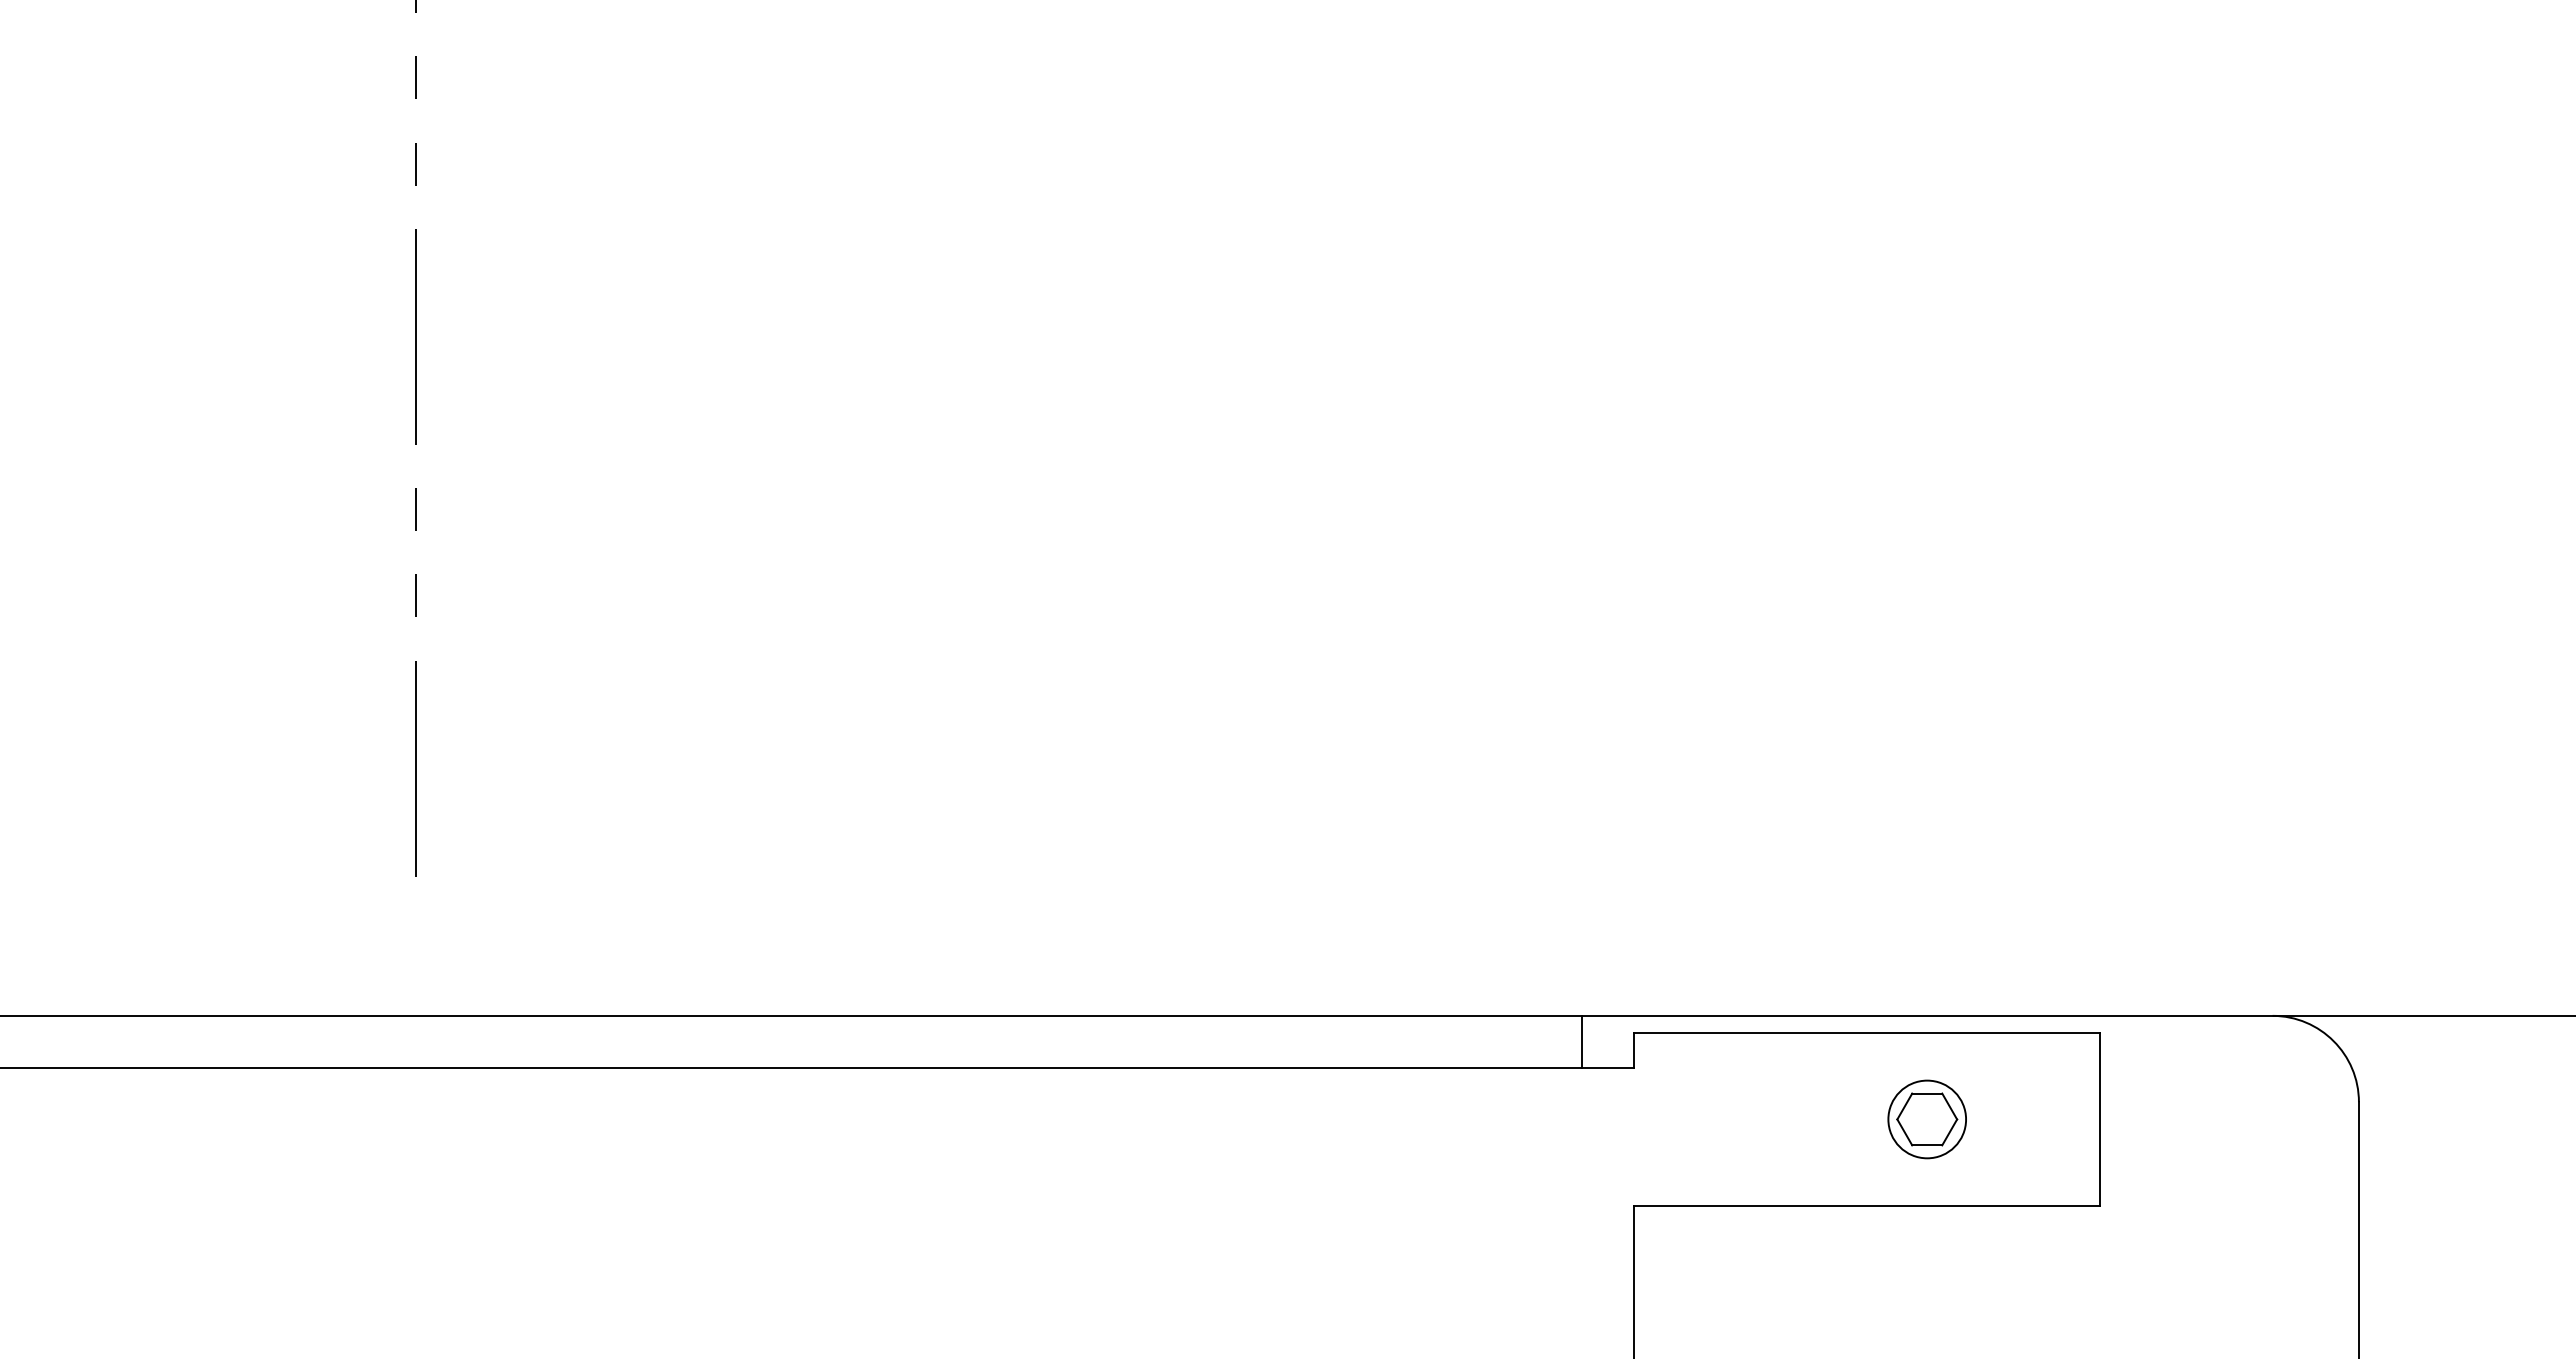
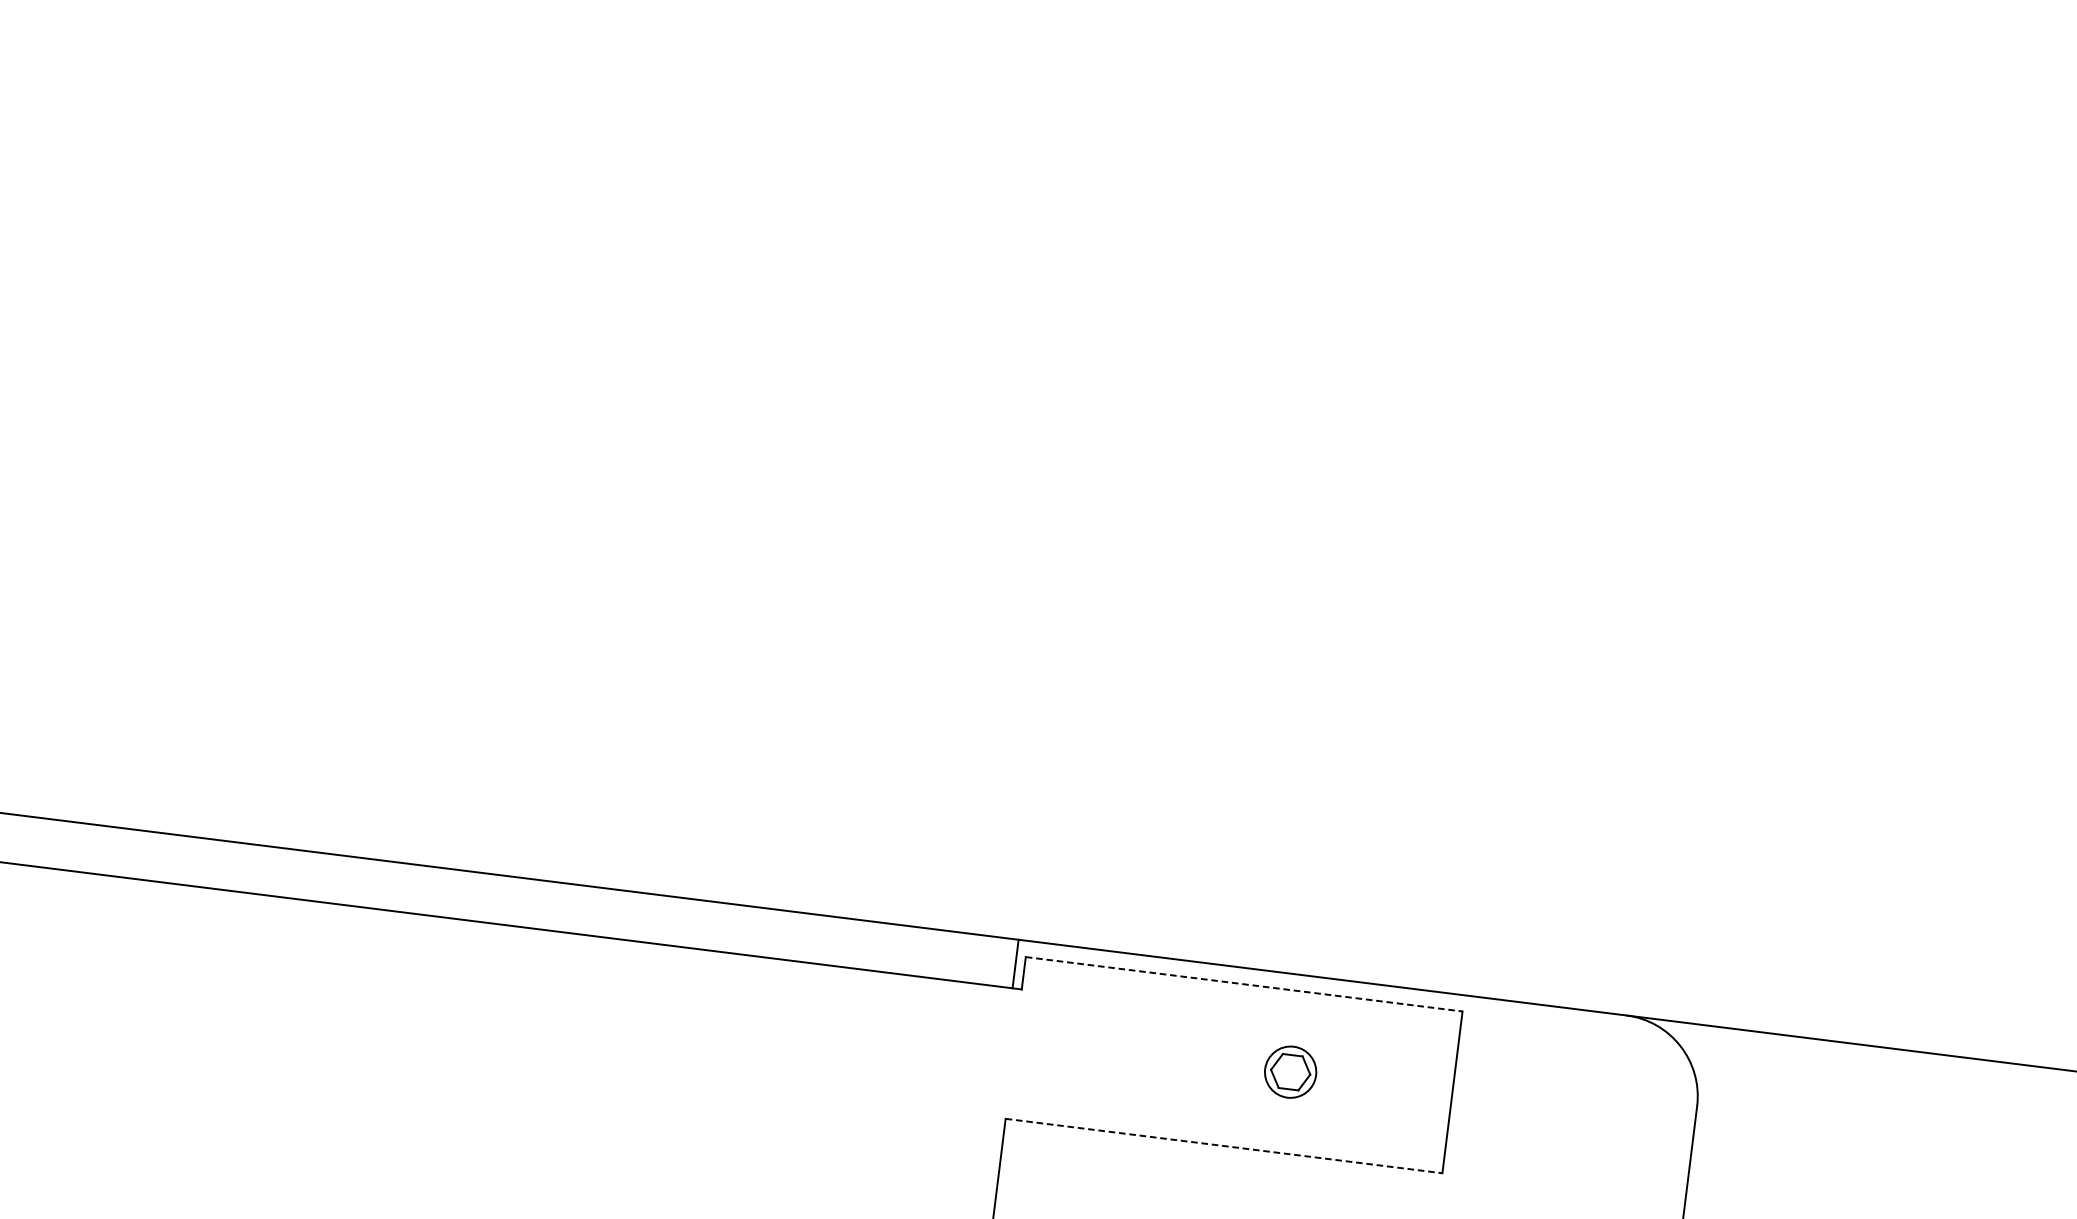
line: (1867, 1033) -> (1244, 984), solid -> dashed
line: (1581, 1041) -> (1015, 963), moved
part: (1926, 1119) -> (1290, 1072), size x0.7
line: (1867, 1205) -> (1224, 1145), solid -> dashed

